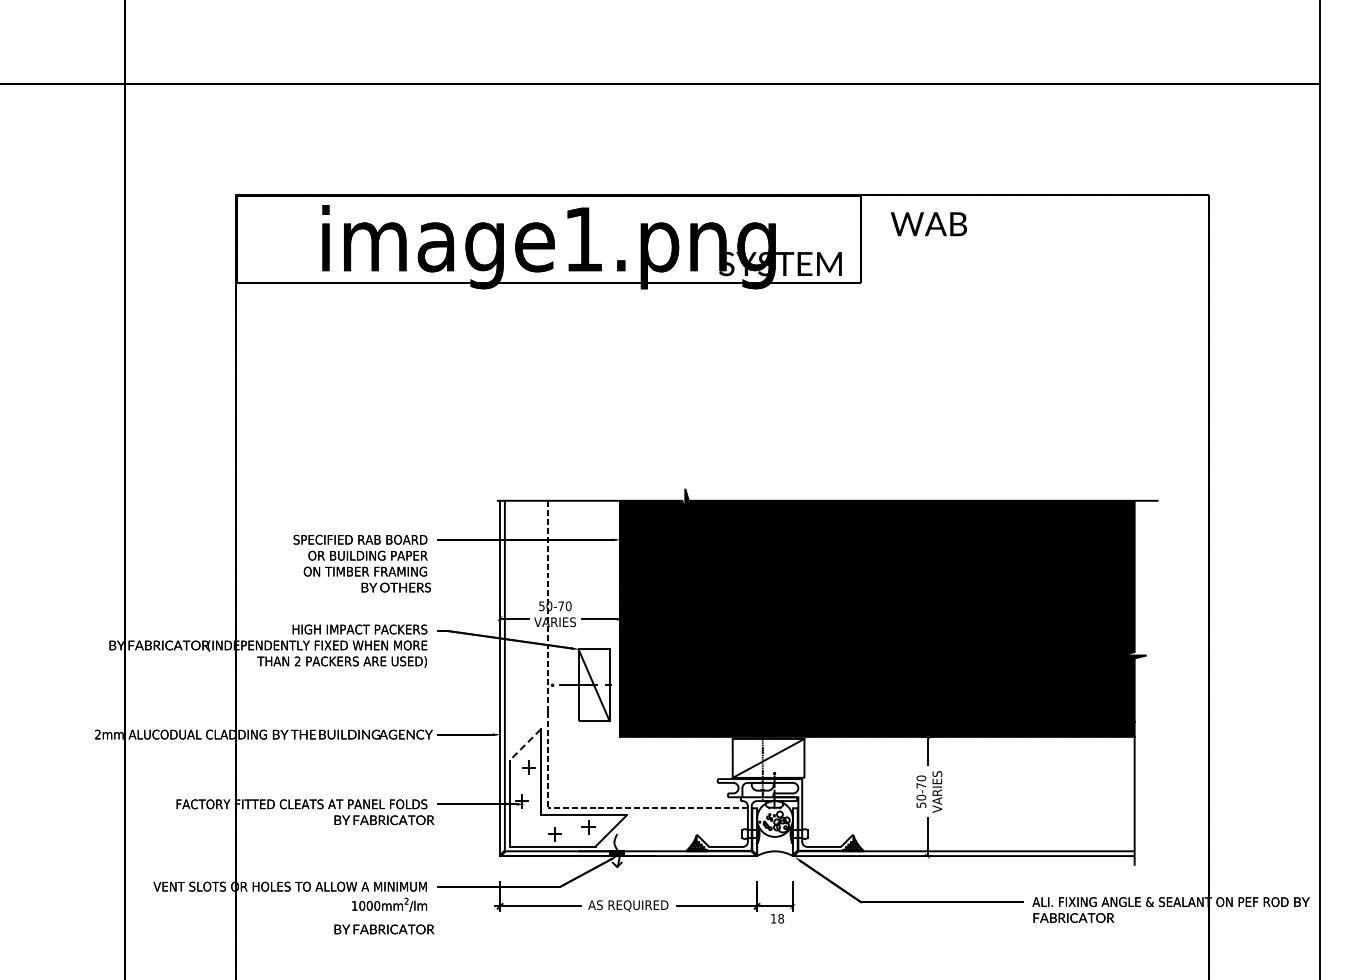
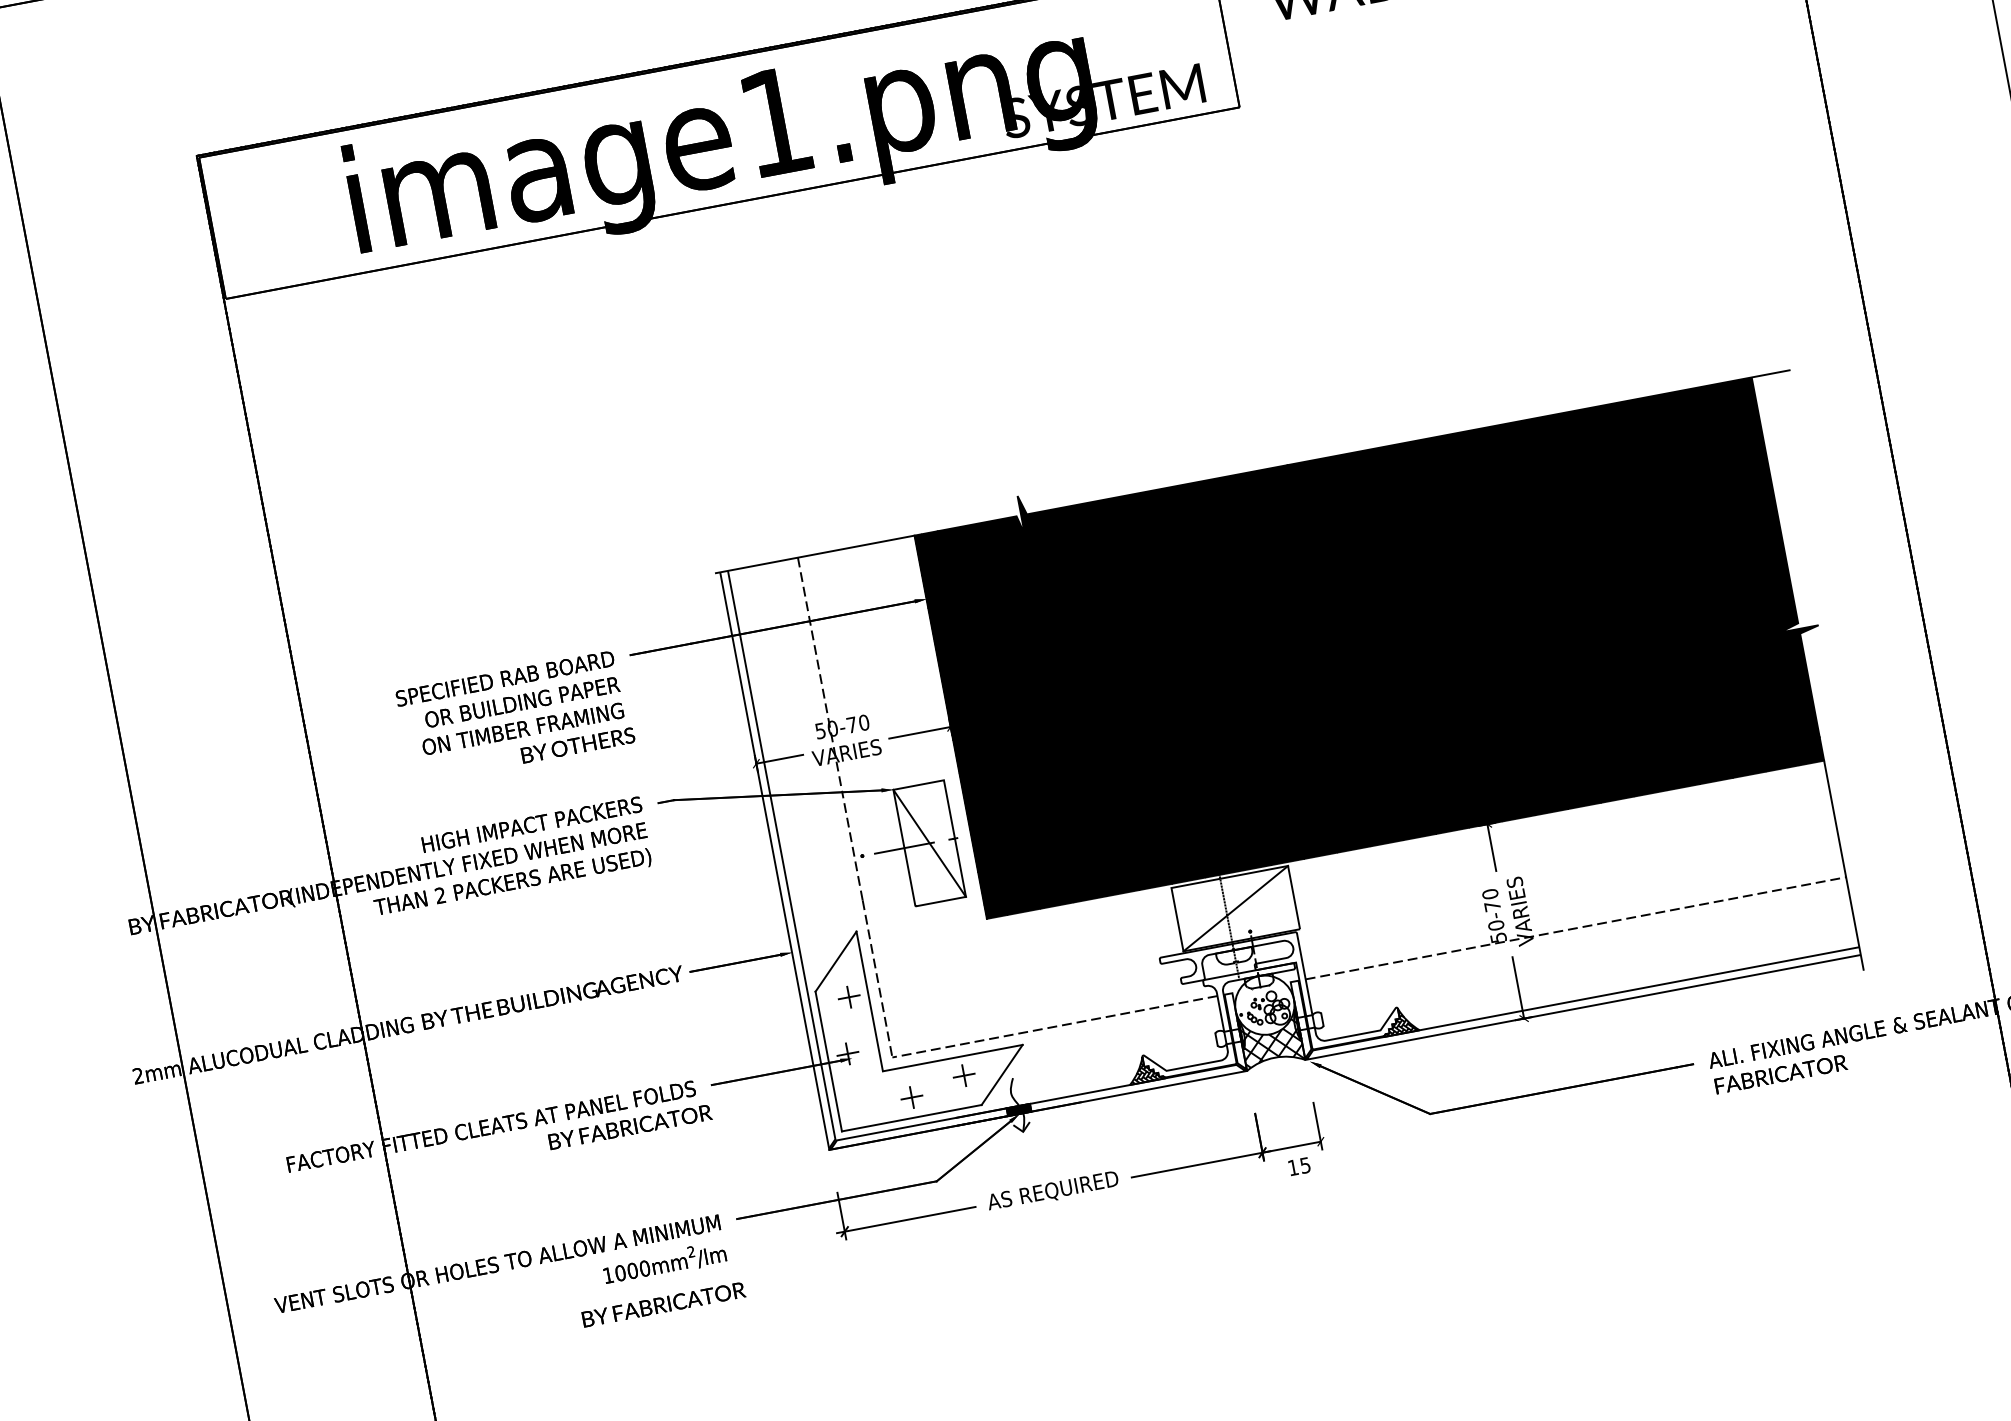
line: (525, 745) -> (836, 962), dashed -> solid
line: (968, 808) -> (1576, 928), added
hatch: (774, 837) -> (1269, 1035), added
text: (781, 918) -> (1305, 1164), 18 -> 15

